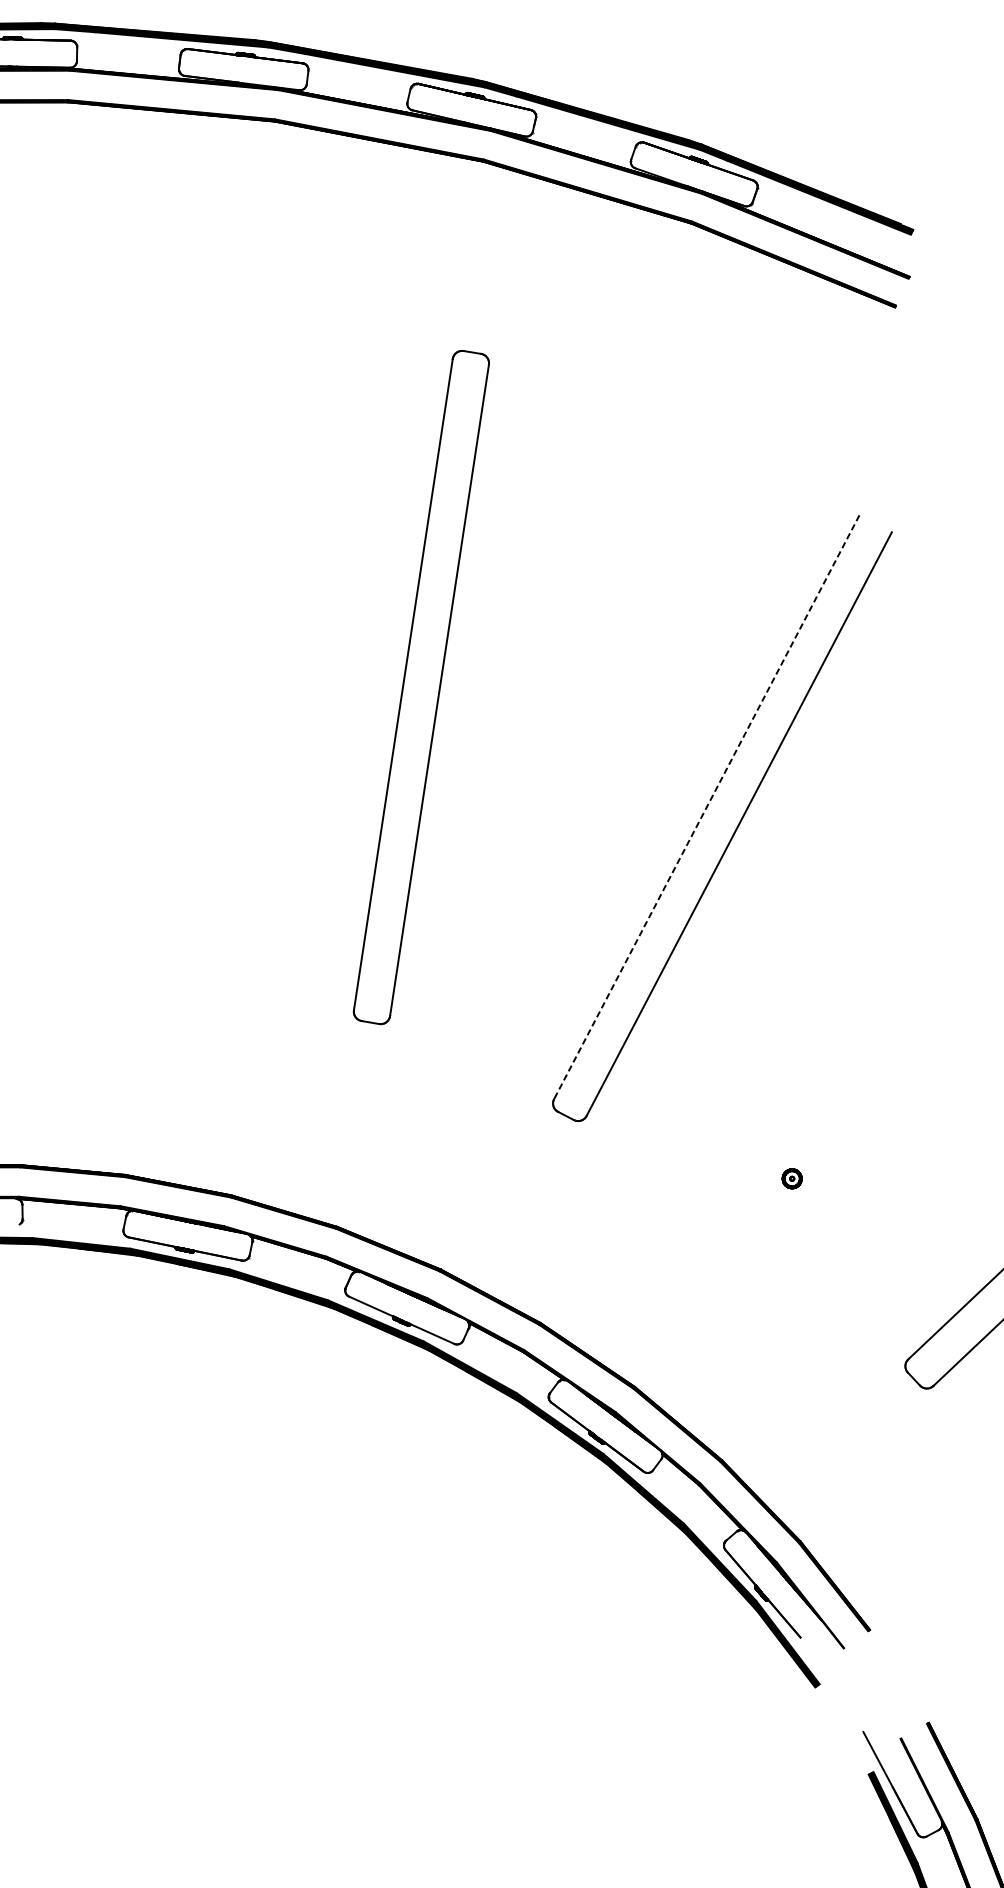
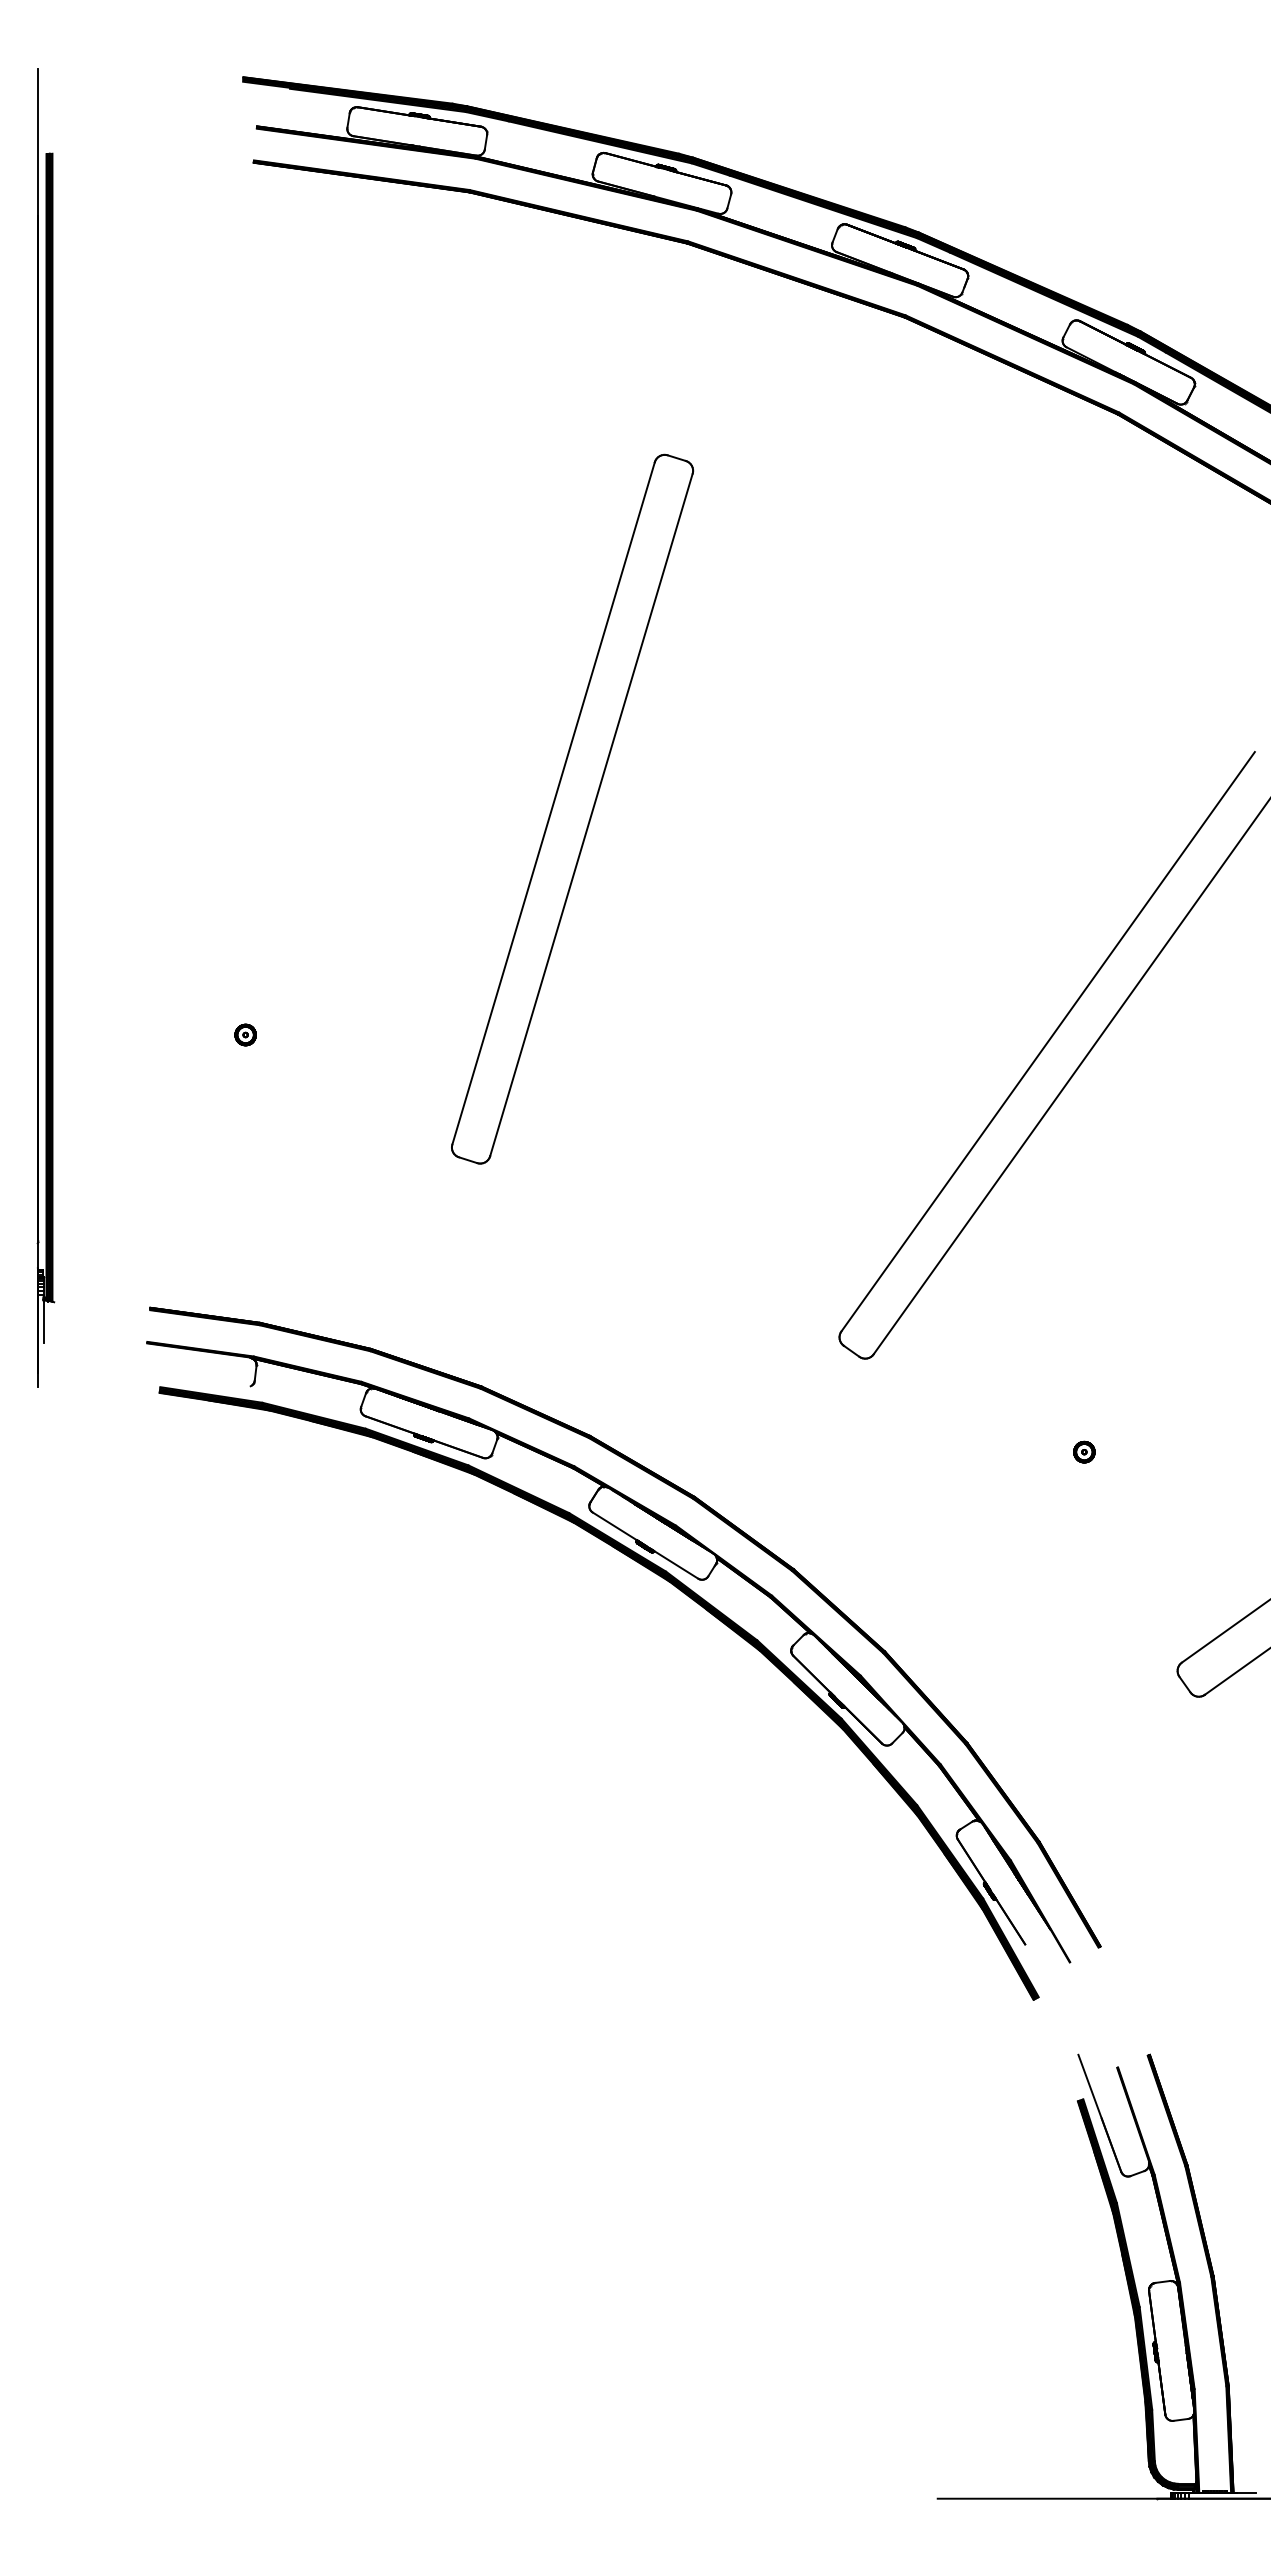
part: (421, 686) -> (572, 808), moved
line: (707, 806) -> (1048, 1041), dashed -> solid

